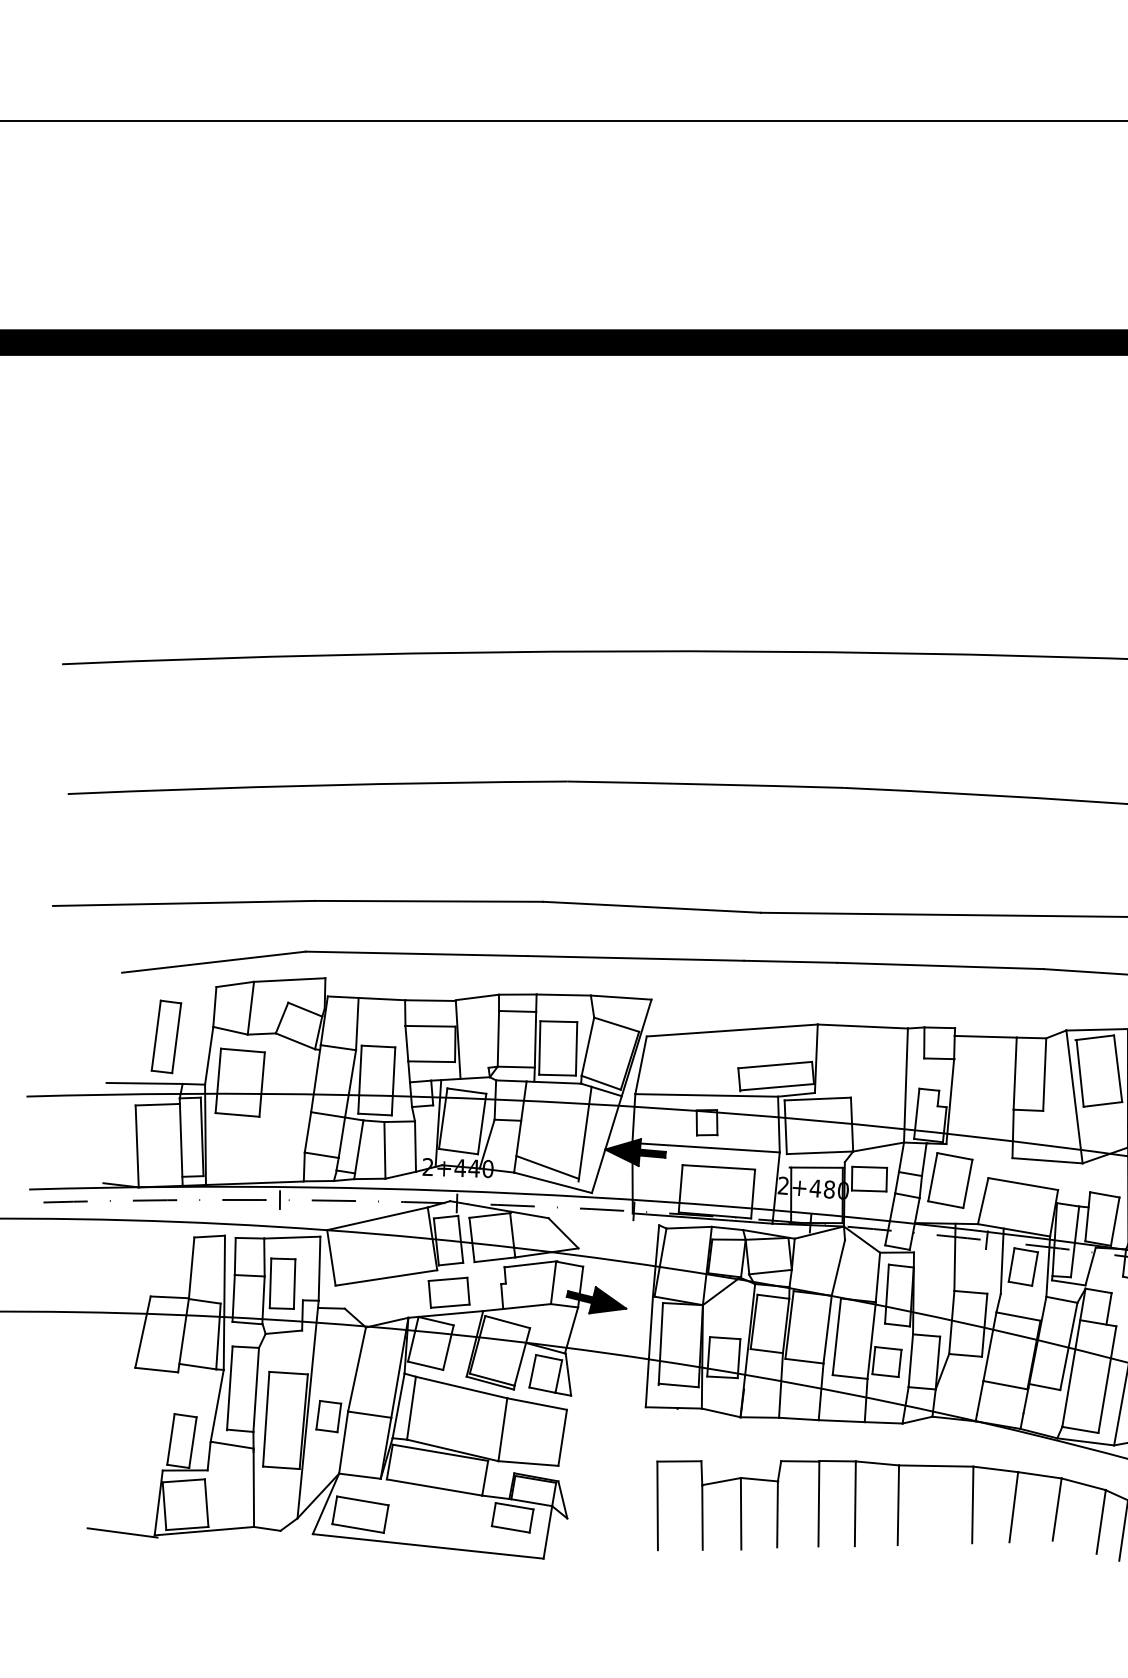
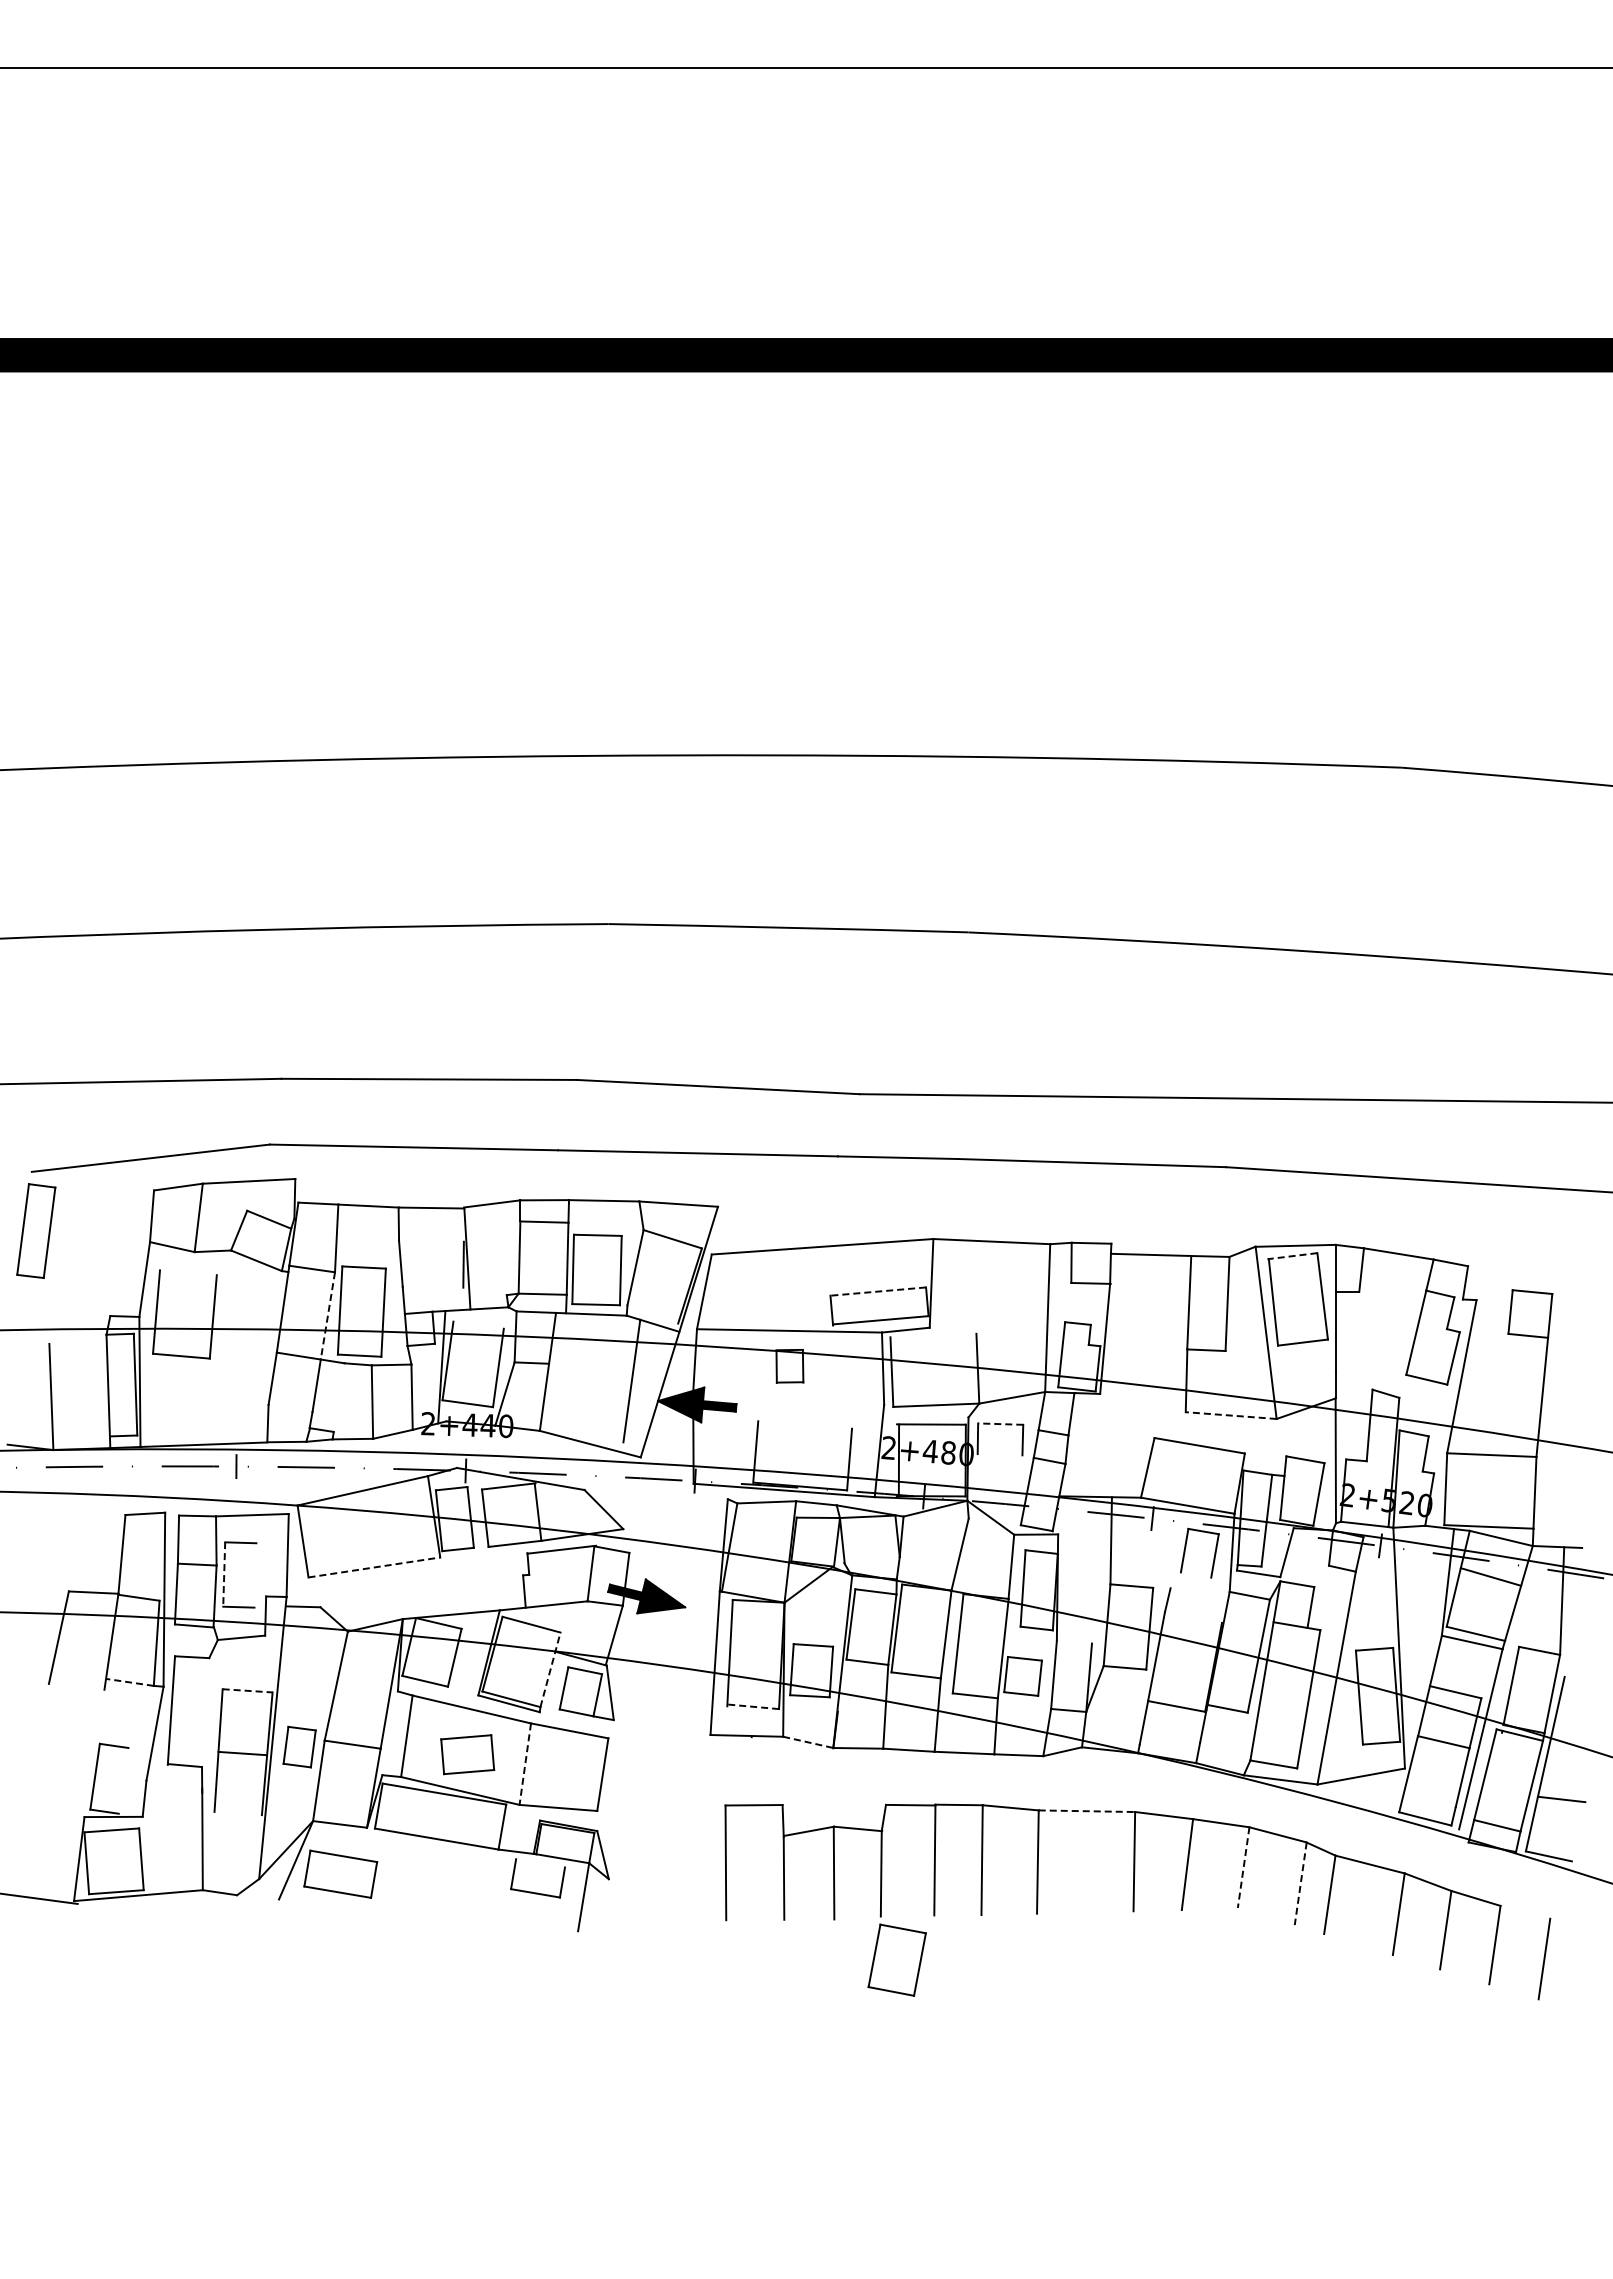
line: (429, 1025) -> (430, 1240), removed
part: (166, 1036) -> (36, 1230), moved
line: (1094, 1038) -> (1291, 1256), solid -> dashed
line: (242, 1050) -> (188, 1272), removed
line: (431, 1061) -> (432, 1286), removed
line: (775, 1065) -> (878, 1291), solid -> dashed
line: (601, 1082) -> (652, 1314), removed
line: (144, 1083) -> (60, 1315), removed
line: (350, 1084) -> (327, 1316), solid -> dashed
line: (466, 1090) -> (478, 1324), removed
line: (817, 1098) -> (933, 1335), removed
line: (157, 1104) -> (77, 1342), removed
line: (358, 1146) -> (338, 1397), removed
line: (705, 1147) -> (788, 1398), removed
line: (321, 1154) -> (290, 1407), removed
line: (1047, 1160) -> (1231, 1415), solid -> dashed
line: (547, 1167) -> (582, 1424), removed
line: (719, 1167) -> (805, 1424), removed
line: (869, 1167) -> (1000, 1424), solid -> dashed
part: (949, 1179) -> (896, 1959), moved
line: (868, 1190) -> (999, 1454), removed
line: (1002, 1261) -> (1172, 1545), removed
line: (770, 1271) -> (871, 1559), removed
line: (386, 1277) -> (374, 1567), solid -> dashed
line: (270, 1283) -> (224, 1574), solid -> dashed
line: (1020, 1283) -> (1195, 1574), removed
line: (294, 1284) -> (255, 1575), removed
part: (449, 1292) -> (467, 1754), moved
line: (1018, 1316) -> (1193, 1617), removed
line: (925, 1335) -> (1073, 1641), removed
line: (522, 1356) -> (550, 1669), solid -> dashed
line: (197, 1366) -> (129, 1682), solid -> dashed
line: (156, 1369) -> (76, 1686), removed
line: (289, 1372) -> (248, 1690), solid -> dashed
line: (678, 1385) -> (753, 1706), solid -> dashed
line: (256, 1389) -> (205, 1712), removed
line: (398, 1406) -> (389, 1733), removed
line: (721, 1413) -> (808, 1742), solid -> dashed
line: (503, 1429) -> (525, 1764), solid -> dashed
line: (192, 1442) -> (123, 1780), removed
line: (232, 1444) -> (174, 1783), removed
line: (936, 1466) -> (1087, 1811), solid -> dashed
line: (280, 1467) -> (241, 1753), moved
line: (514, 1506) -> (540, 1863), removed
line: (1057, 1509) -> (1243, 1867), solid -> dashed
line: (1101, 1521) -> (1300, 1883), solid -> dashed
line: (428, 1546) -> (428, 1915), removed

